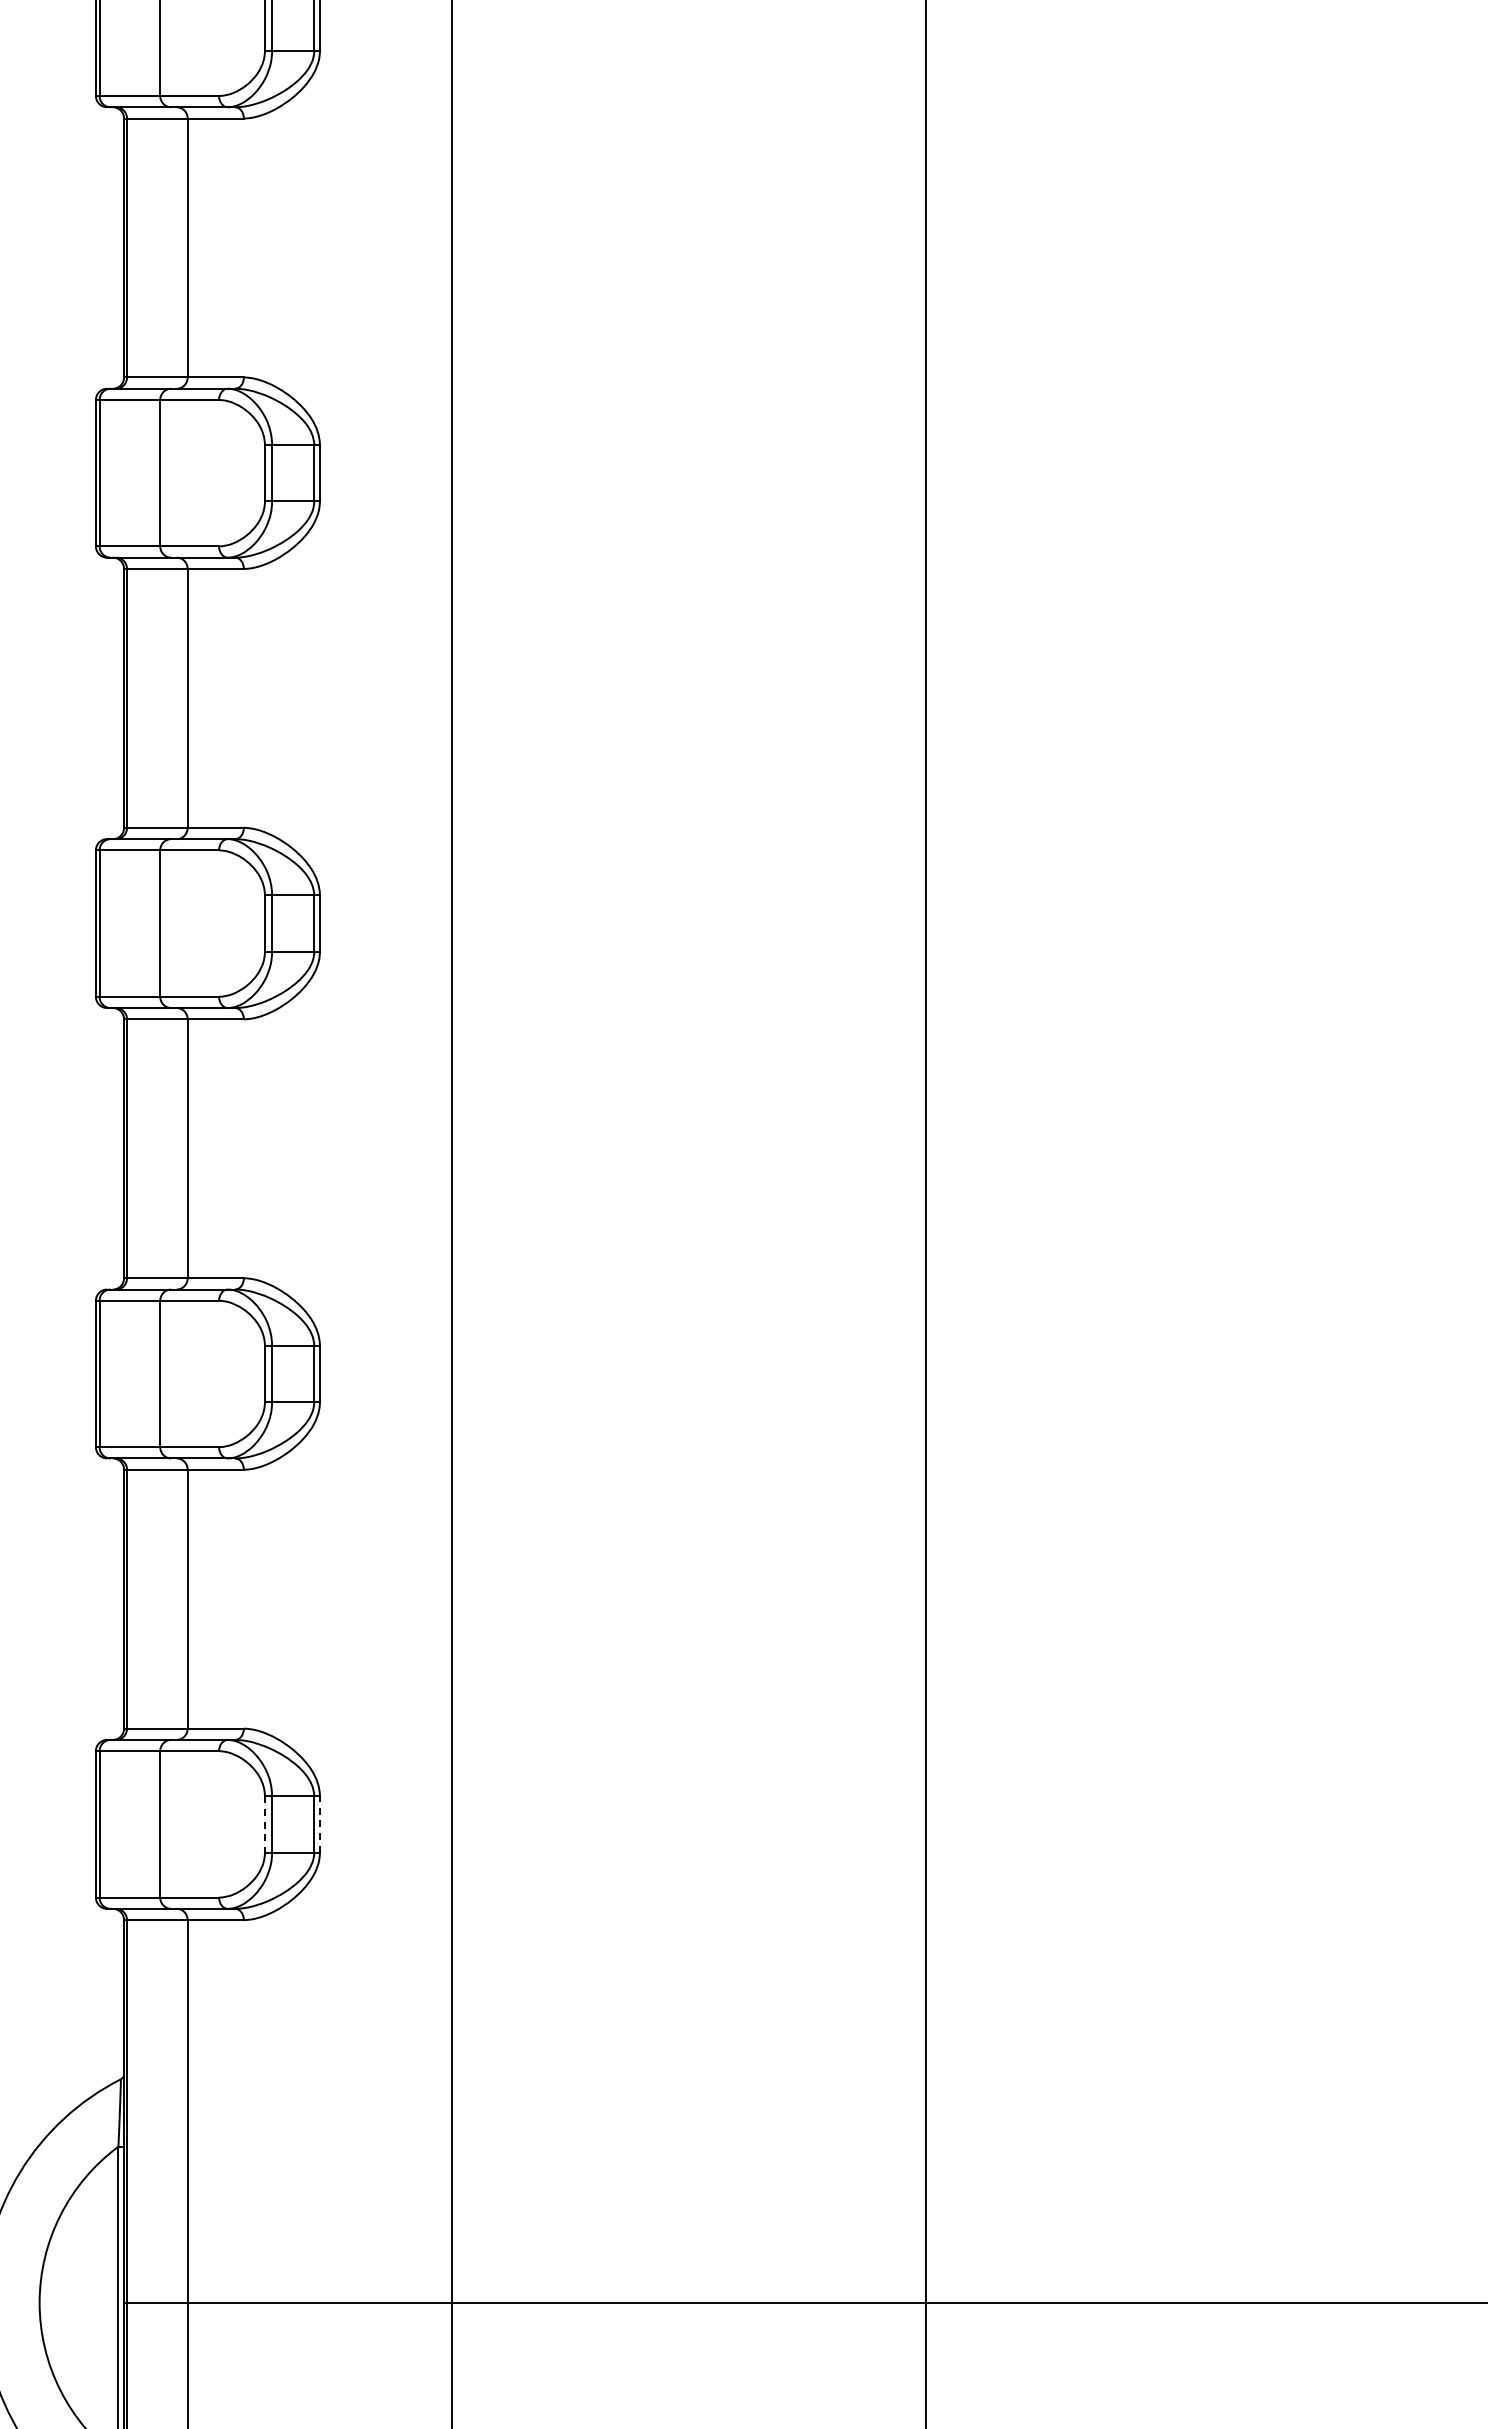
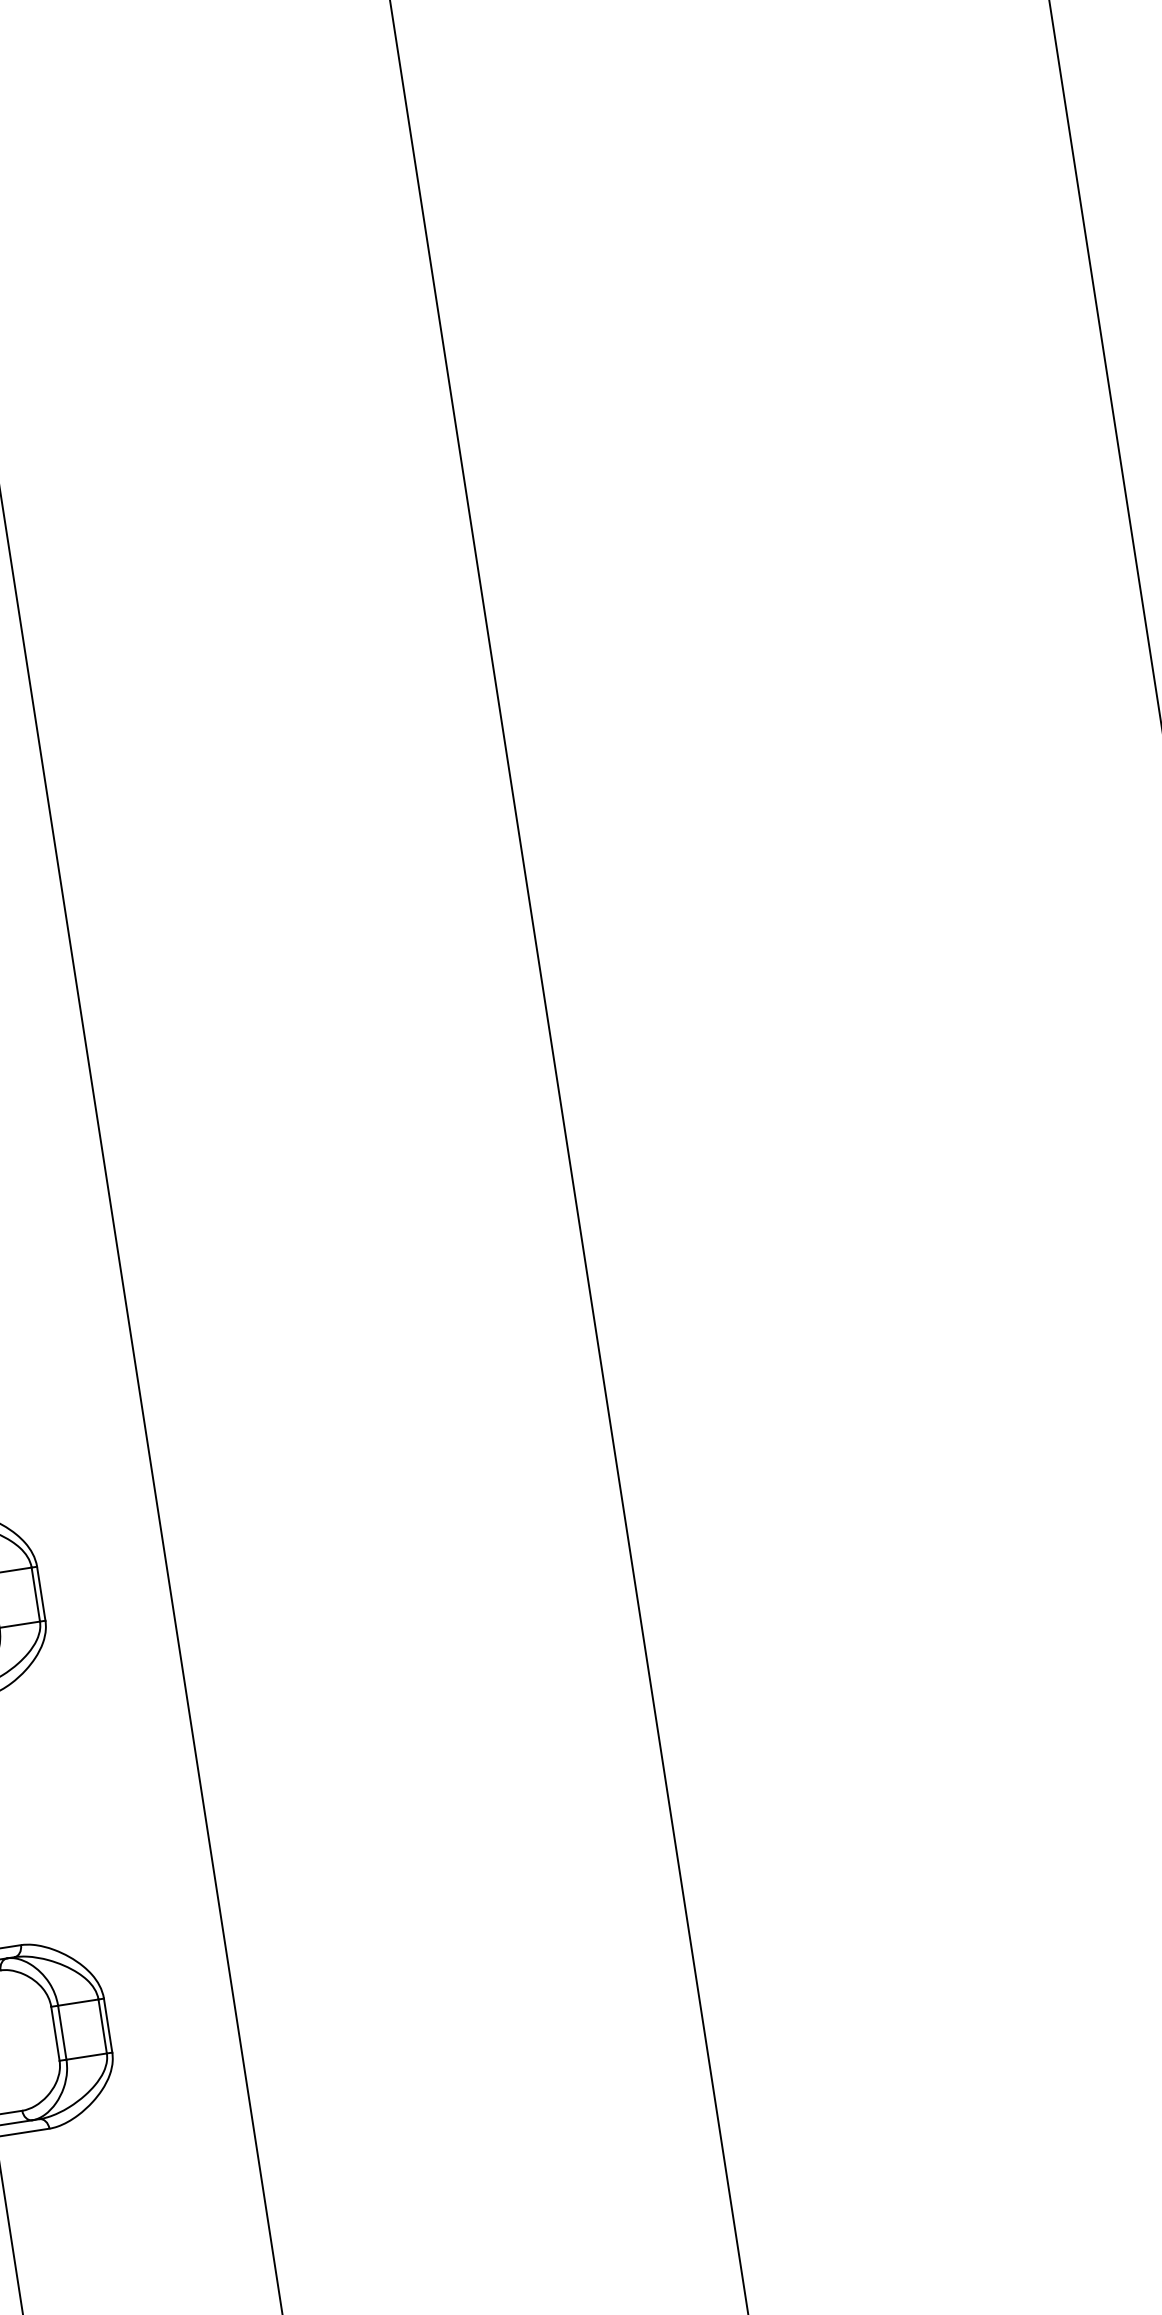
line: (319, 1823) -> (107, 2024), dashed -> solid
line: (264, 1824) -> (55, 2033), dashed -> solid

